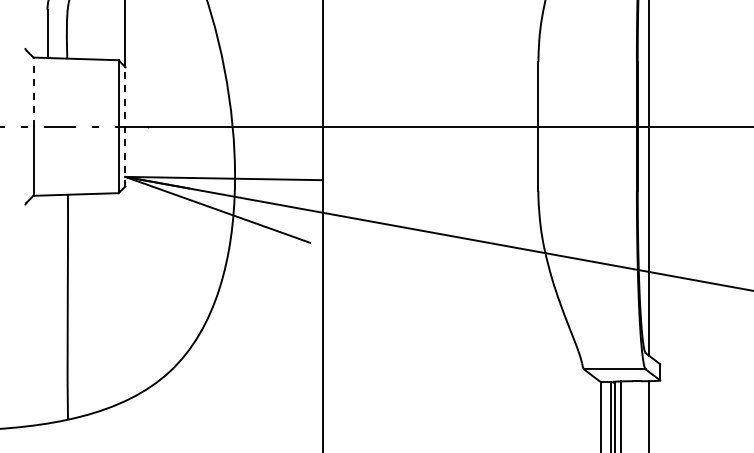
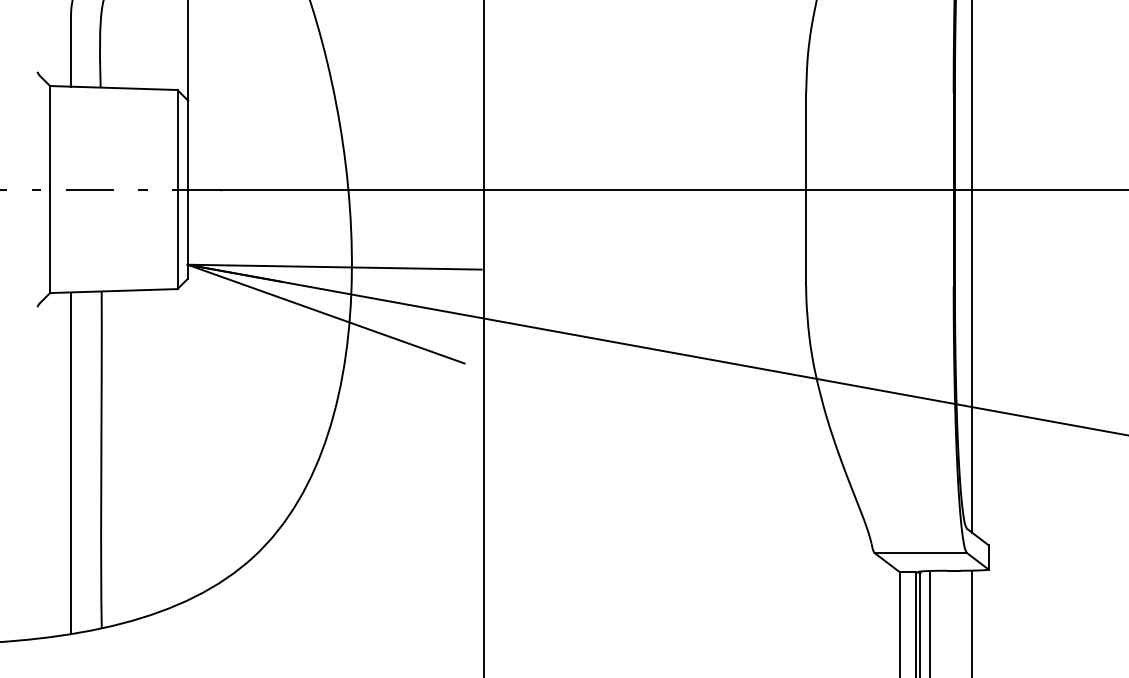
line: (33, 92) -> (50, 138), dashed -> solid
line: (125, 126) -> (187, 189), dashed -> solid
line: (47, 309) -> (71, 463), added

